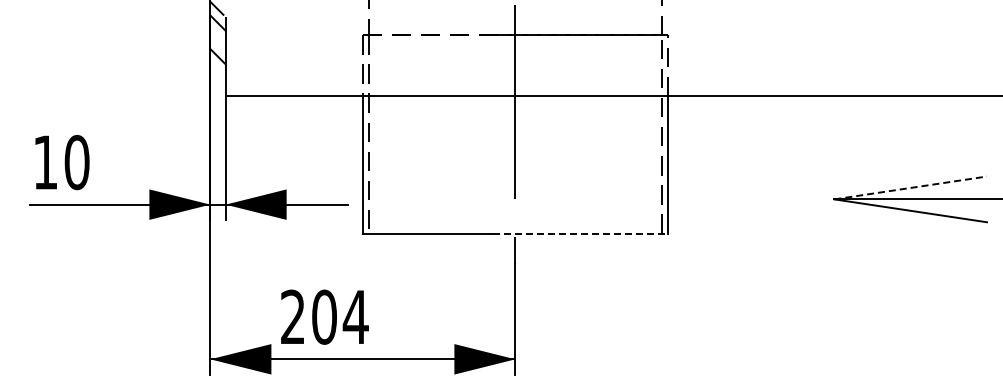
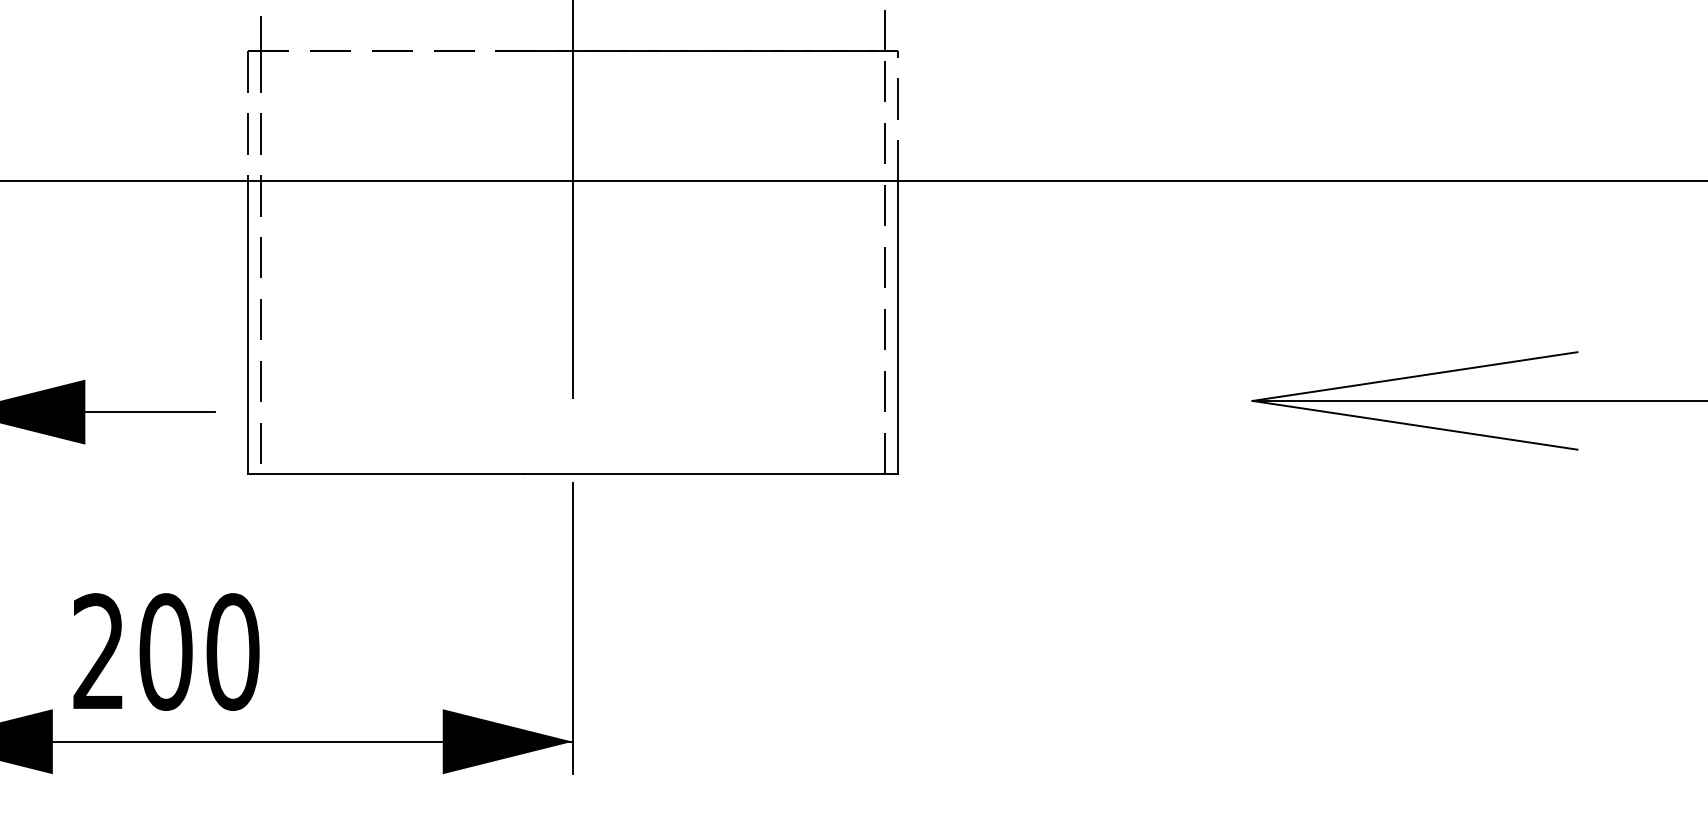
line: (911, 187) -> (1416, 375), dashed -> solid
line: (580, 233) -> (711, 473), dashed -> solid
text: (355, 316) -> (232, 650), 204 -> 200

